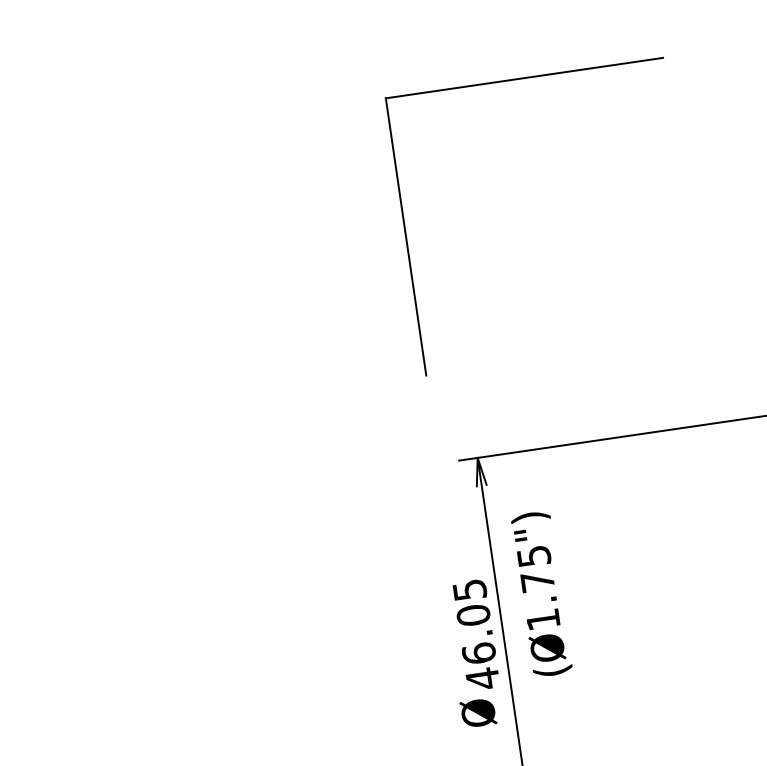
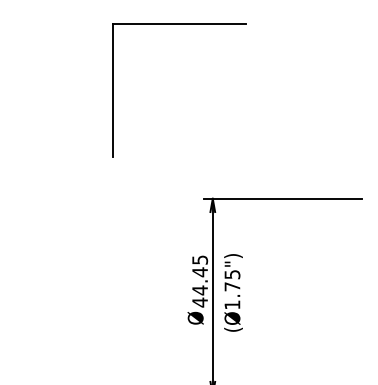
part: (524, 78) -> (179, 24), moved
text: (541, 593) -> (233, 292), moved
text: (477, 634) -> (200, 281), 46.05 -> 44.45

